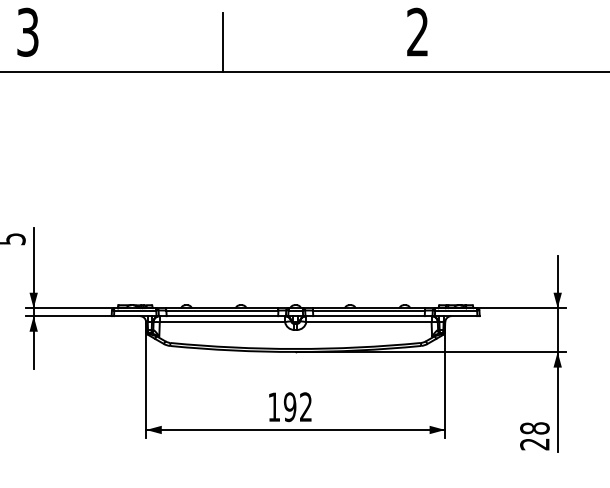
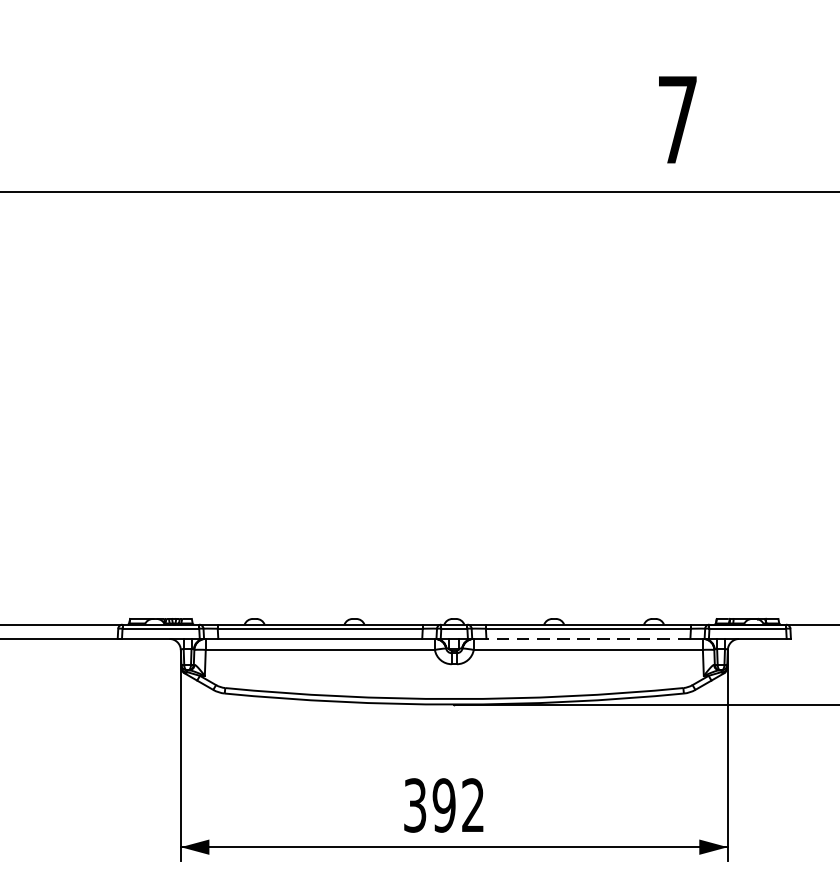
text: (417, 31) -> (677, 118), 2 -> 7
line: (223, 42) -> (322, 138), removed
line: (369, 316) -> (589, 639), solid -> dashed
text: (274, 407) -> (415, 806), 192 -> 392

